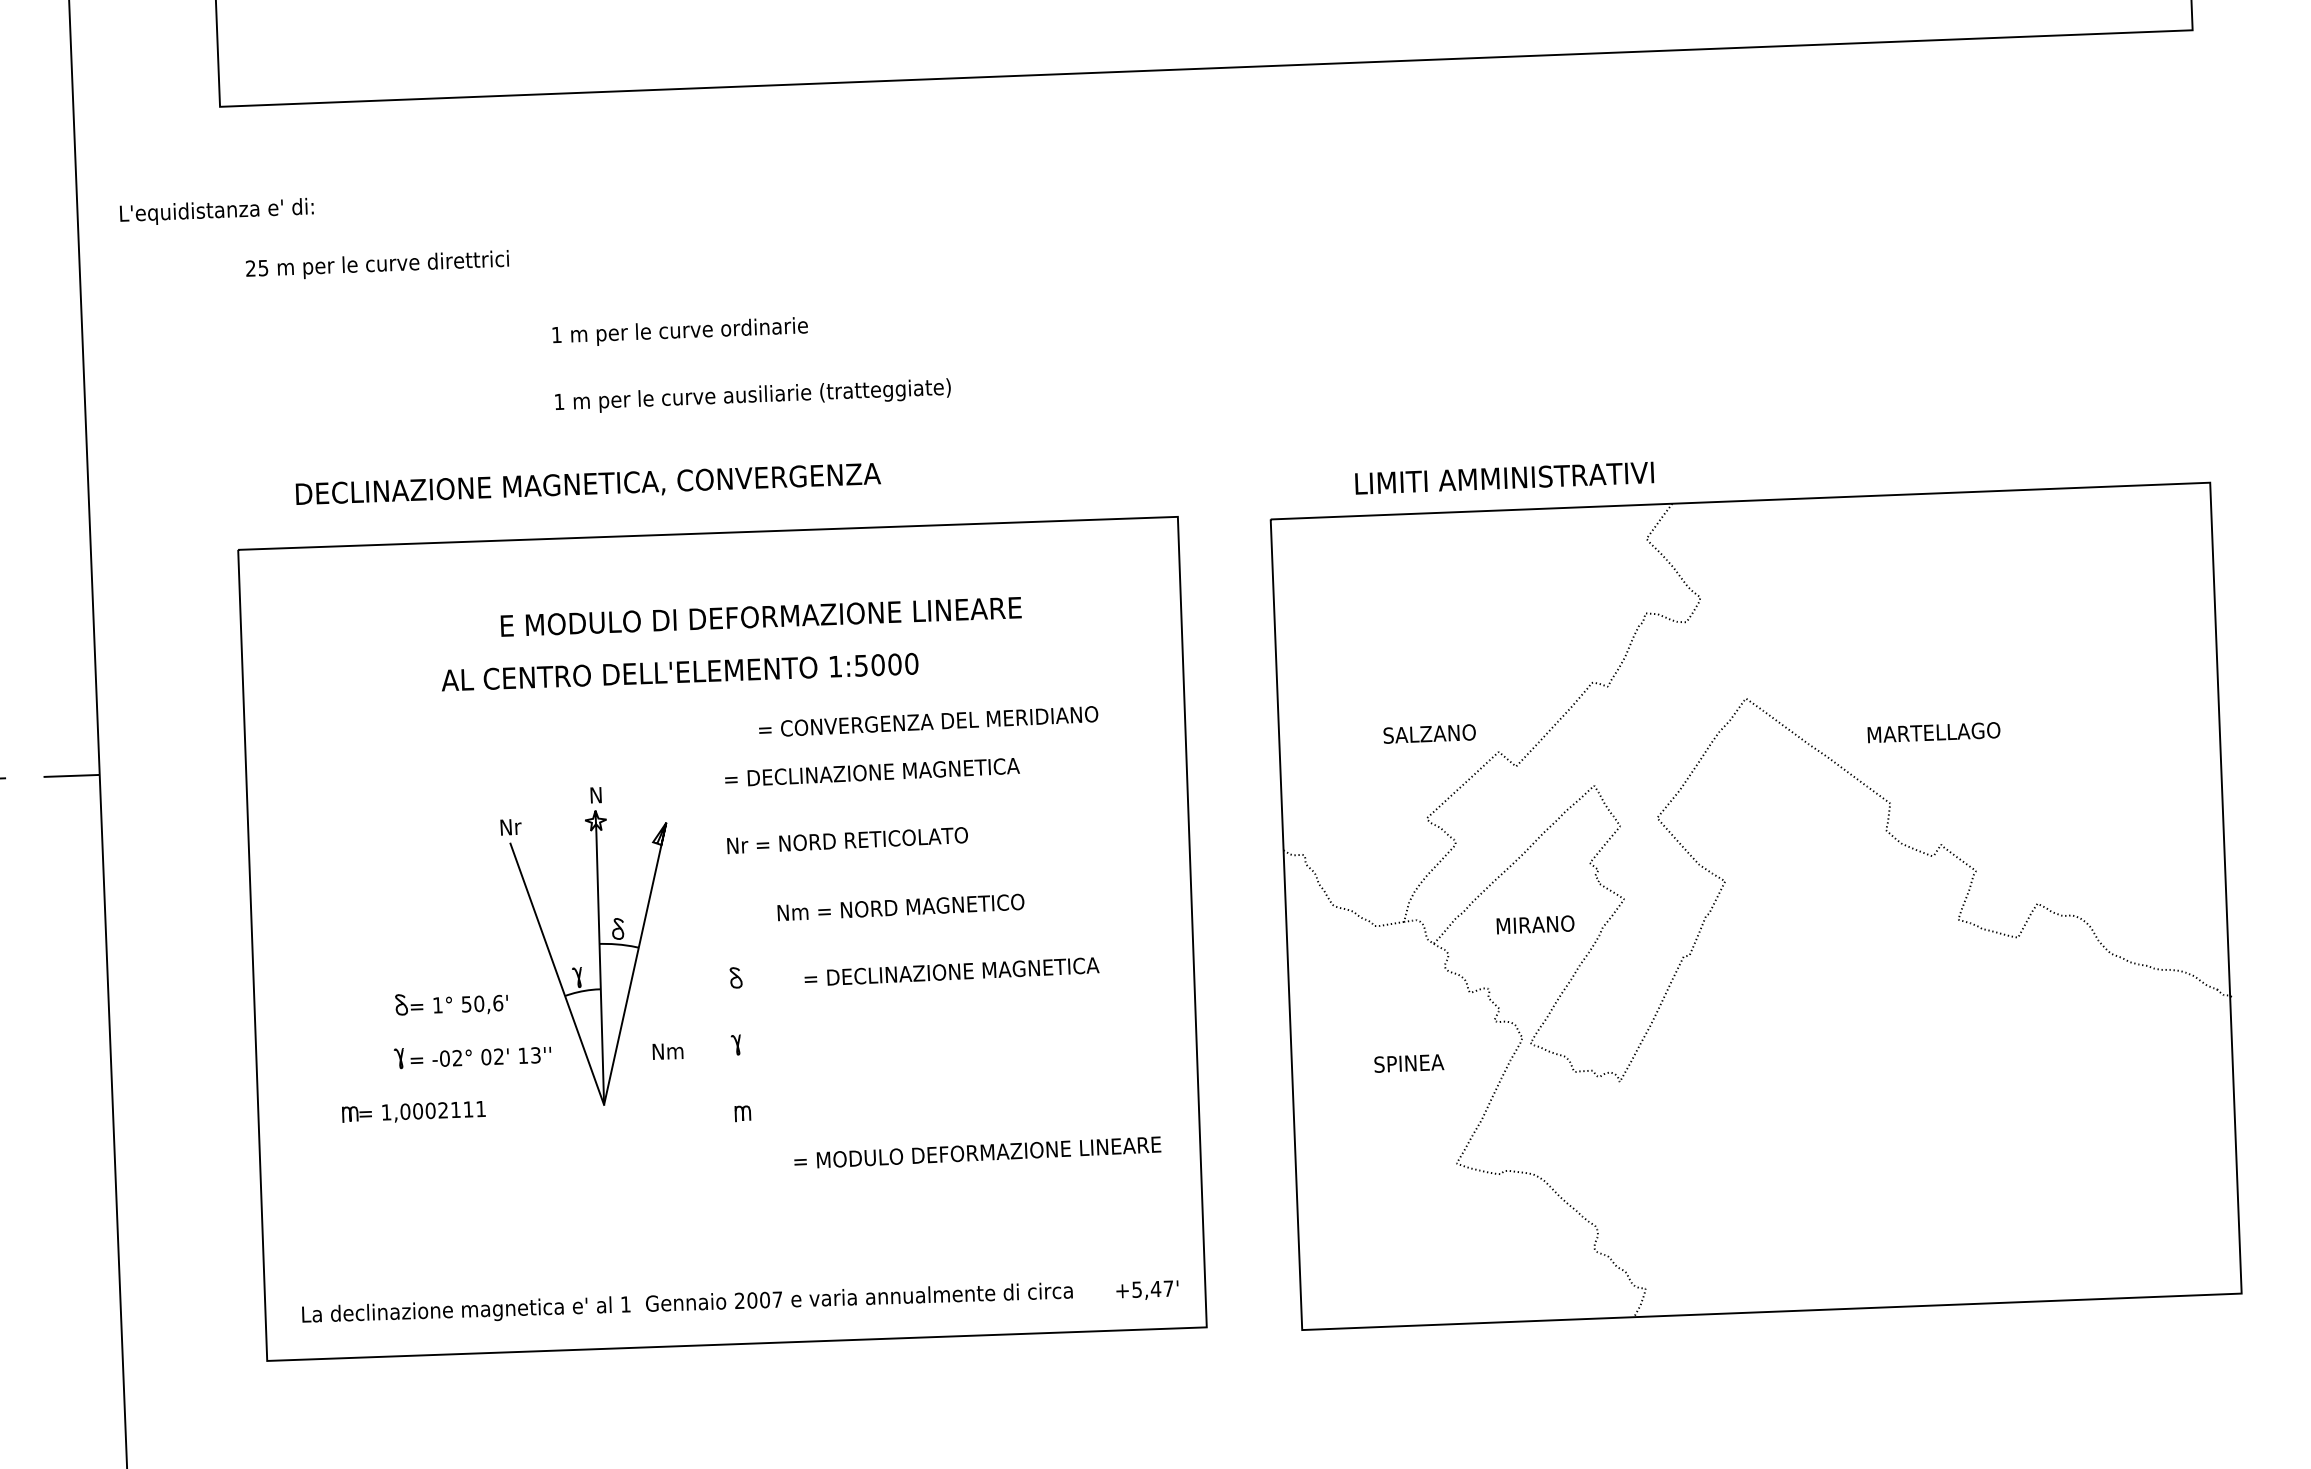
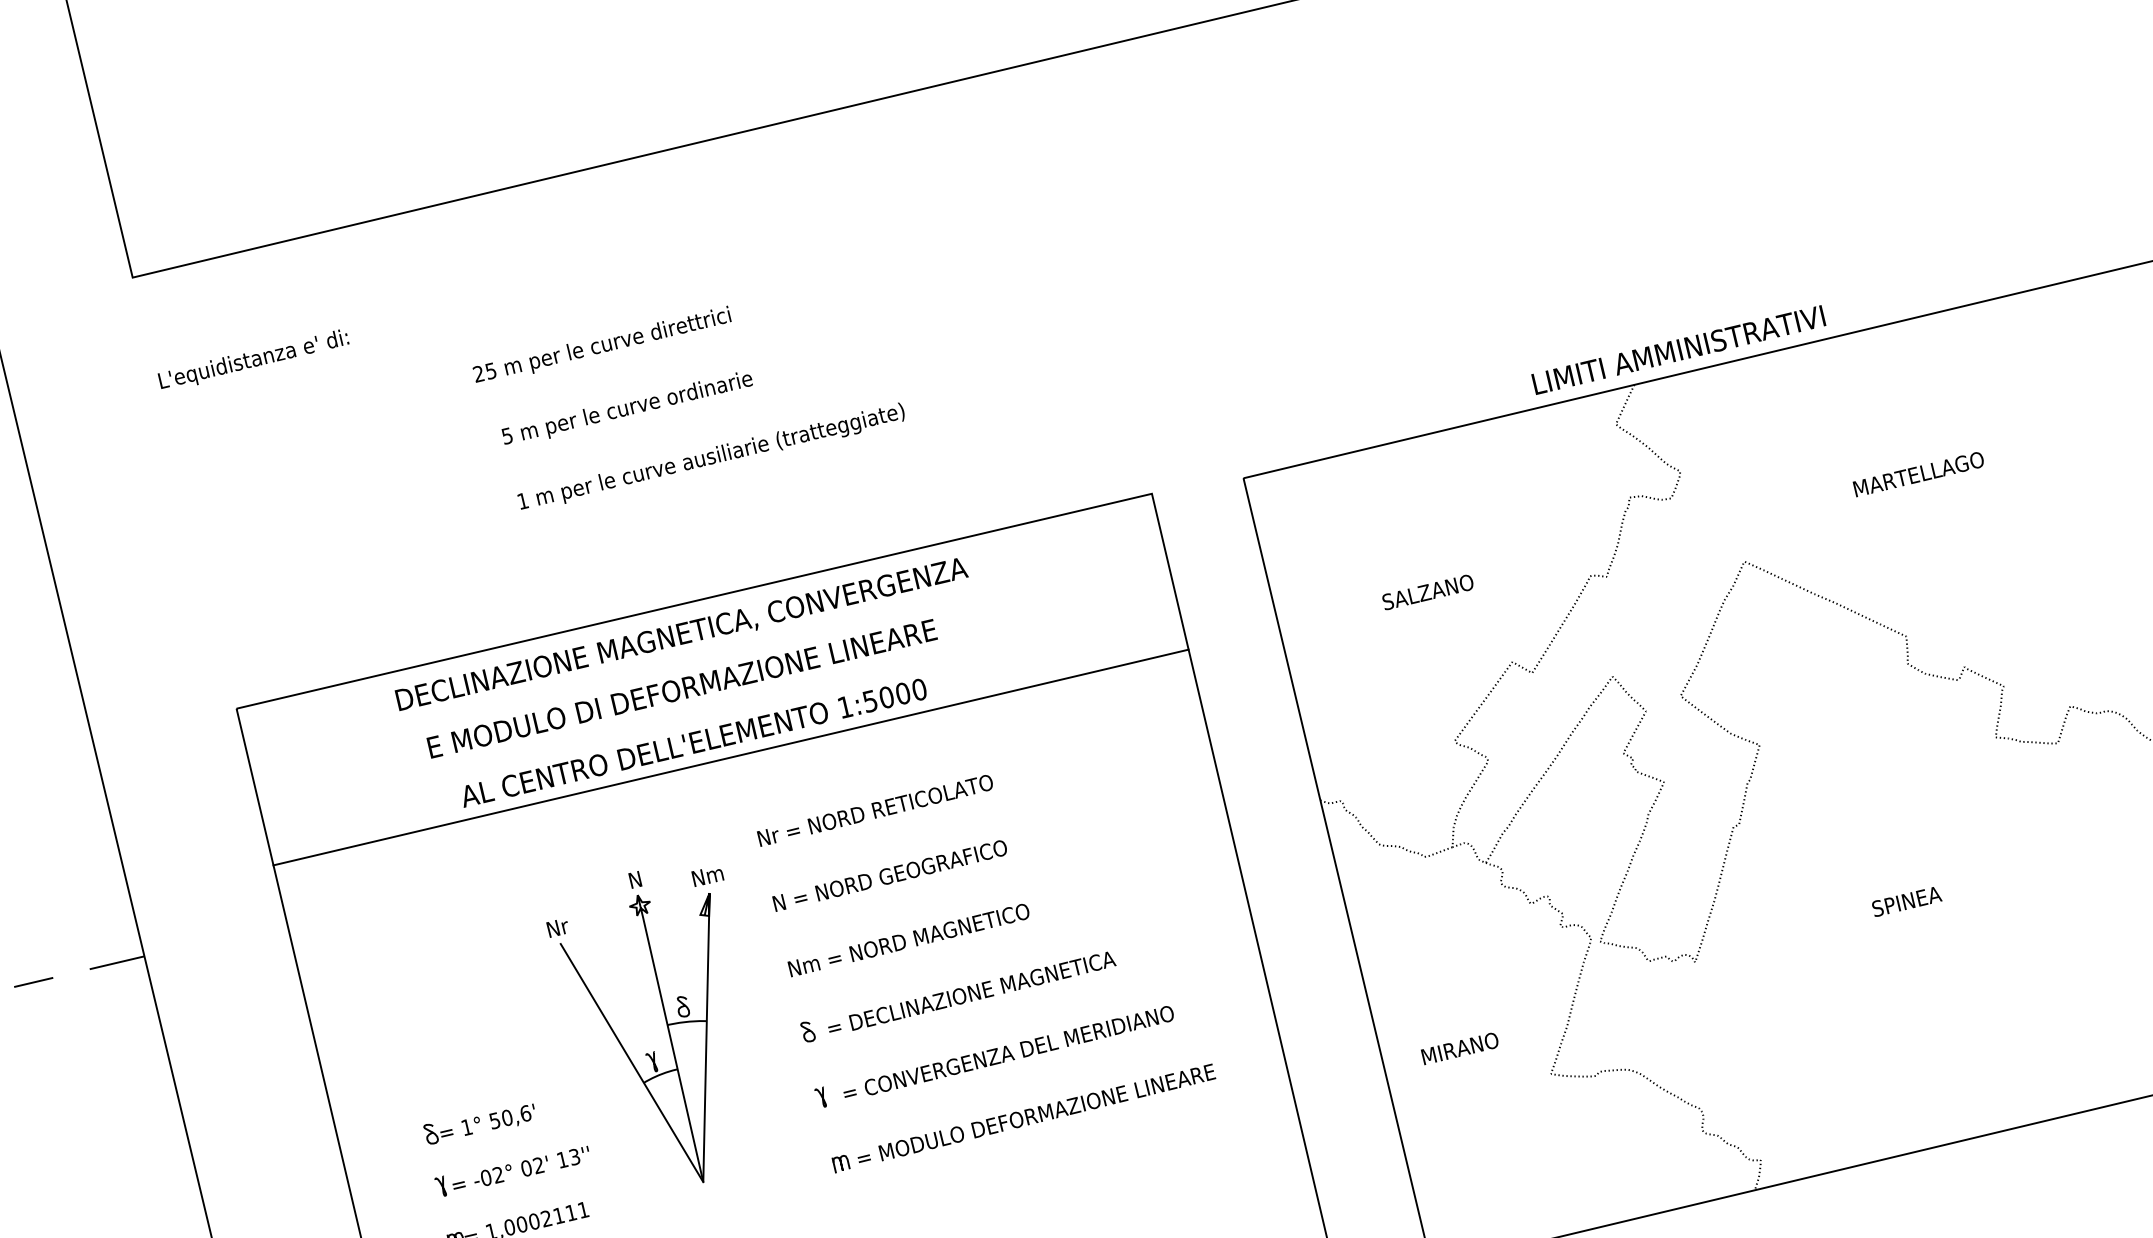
text: (216, 210) -> (253, 359), moved
text: (377, 264) -> (602, 345), moved
text: (556, 334) -> (506, 435), 1 -> 5
text: (1504, 477) -> (1678, 349), moved
text: (587, 483) -> (680, 633), moved
text: (760, 616) -> (681, 688), moved
line: (713, 693) -> (730, 757), added
text: (928, 721) -> (1008, 1052), moved
text: (1933, 732) -> (1918, 474), moved
text: (1429, 733) -> (1427, 591), moved
text: (871, 772) -> (901, 804), = DECLINAZIONE MAGNETICA -> Nr = NORD RETICOLATO
text: (854, 840) -> (897, 874), Nr = NORD RETICOLATO -> N = NORD GEOGRAFICO
text: (900, 907) -> (908, 940), moved
text: (1535, 924) -> (1460, 1048), moved
text: (951, 971) -> (971, 993), moved
part: (451, 1004) -> (480, 1123), moved
text: (667, 1051) -> (707, 876), moved
part: (471, 1057) -> (512, 1171), moved
text: (1409, 1063) -> (1907, 901), moved
text: (977, 1152) -> (1035, 1114), moved

